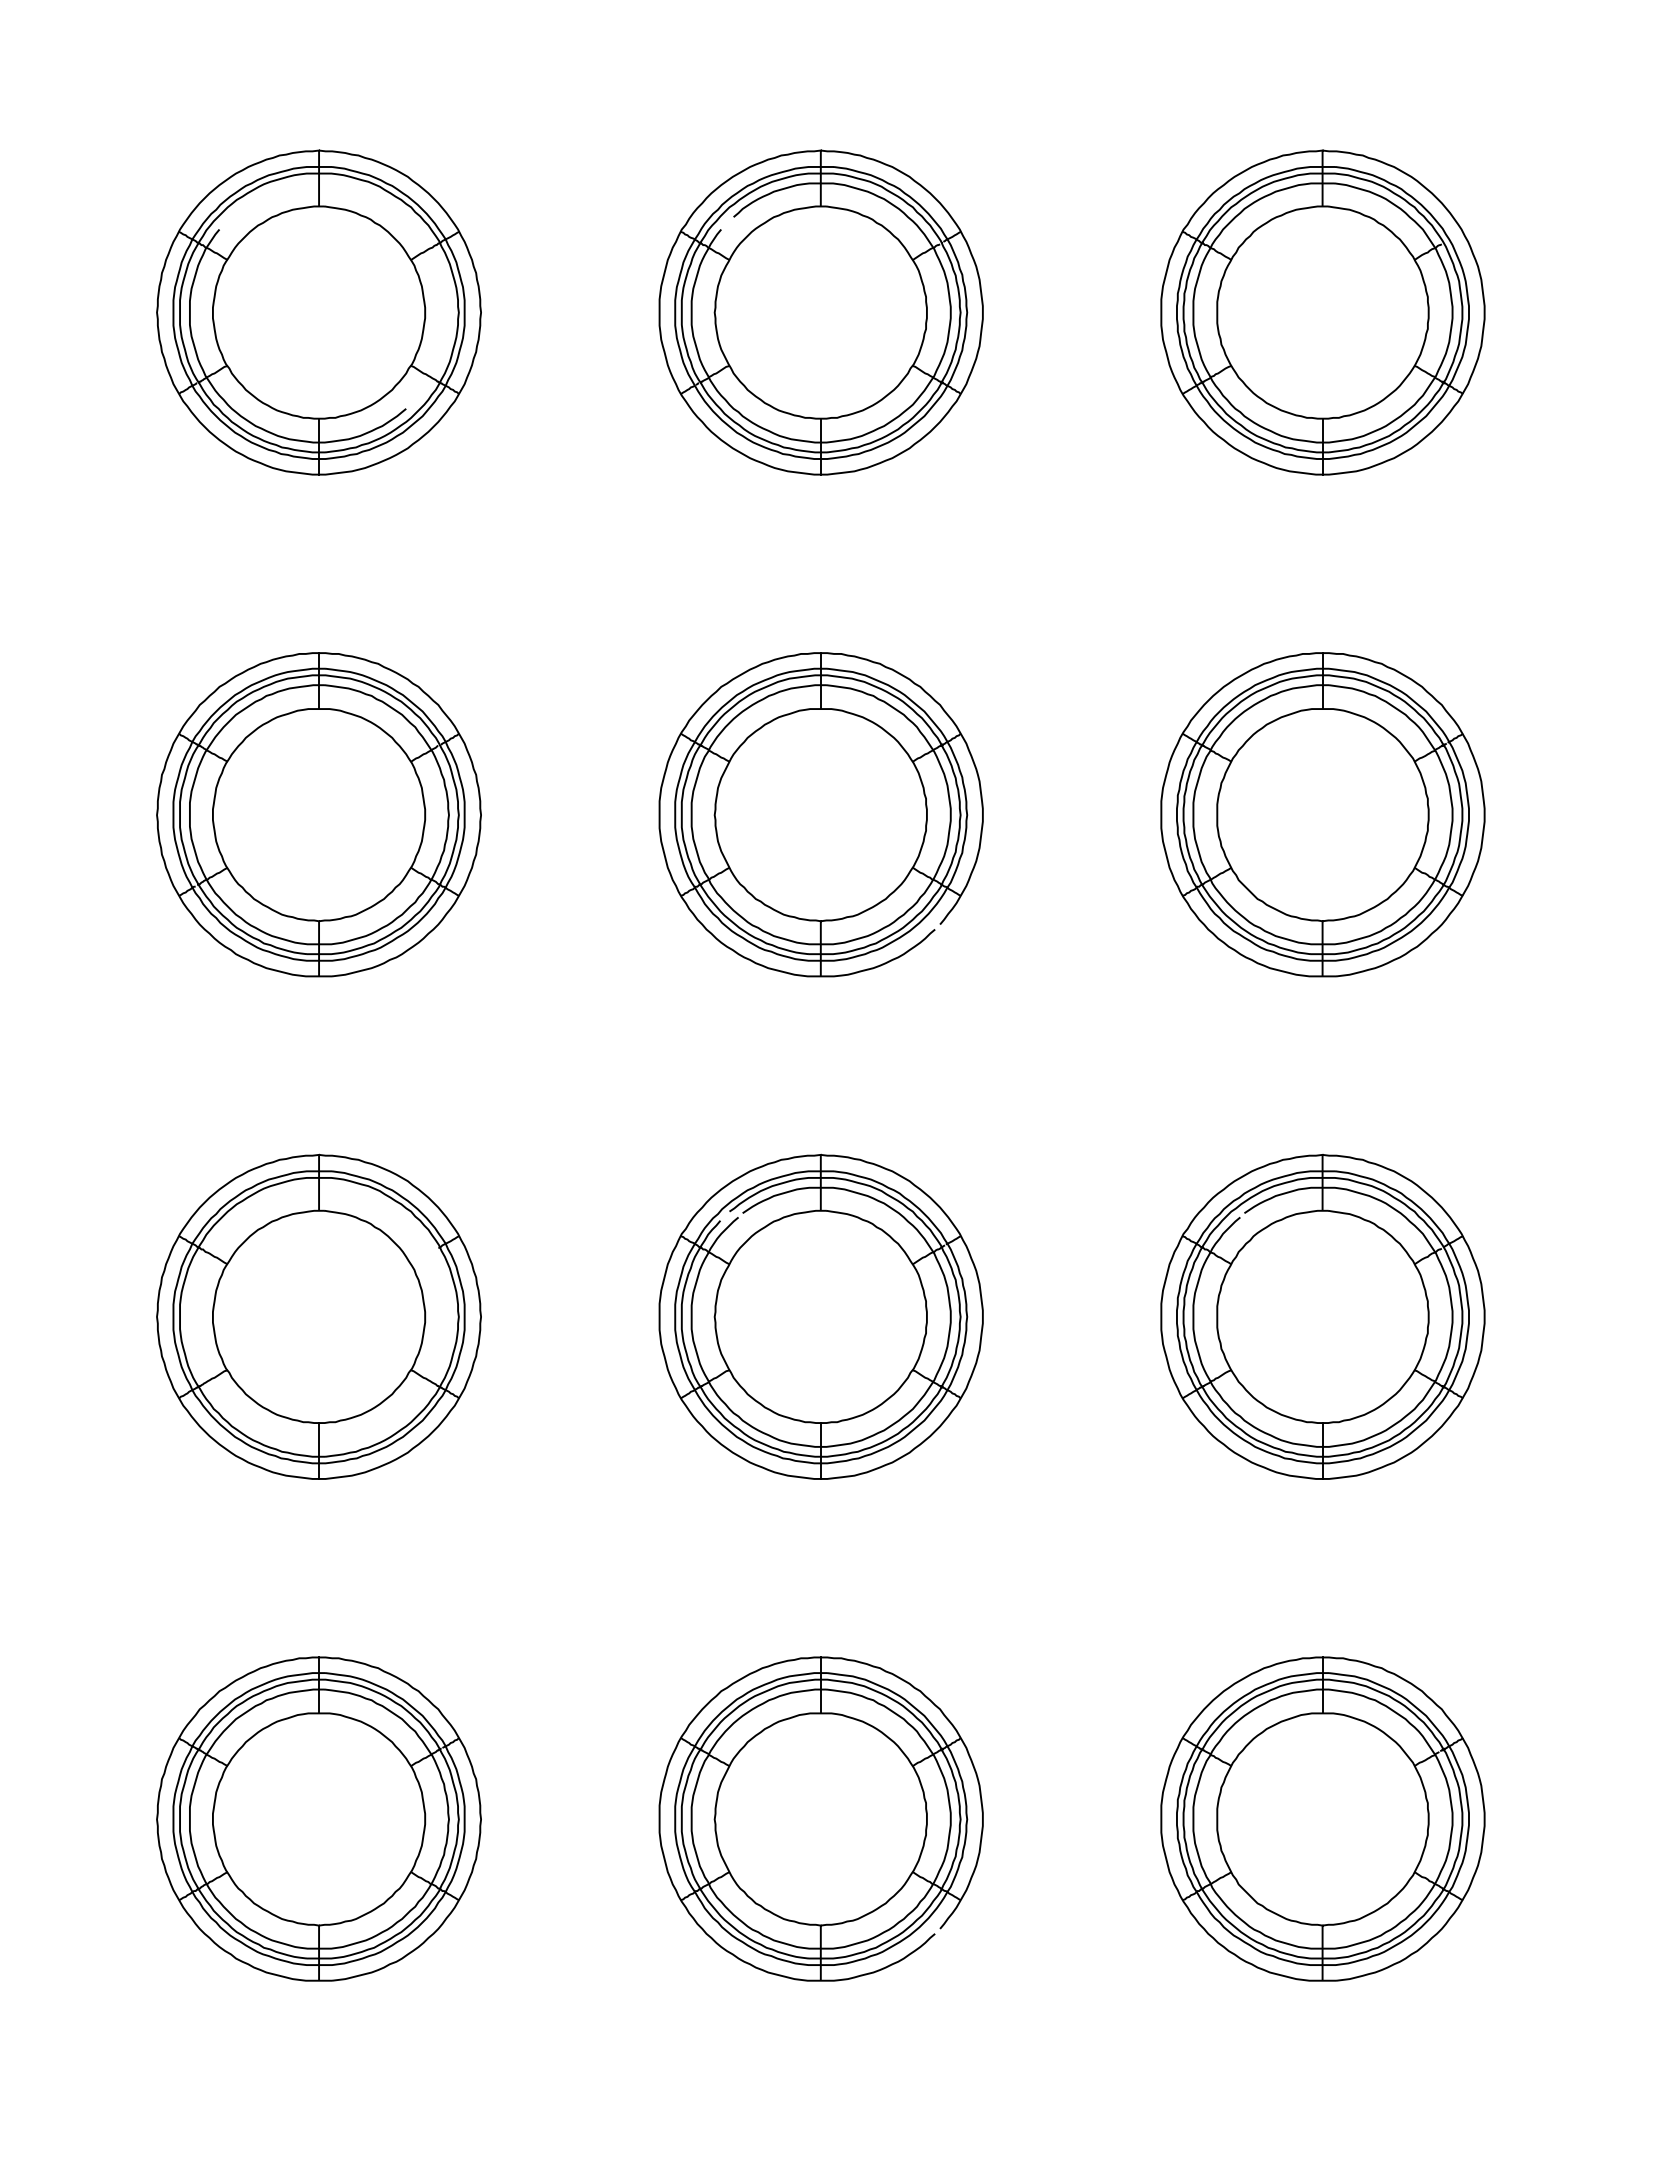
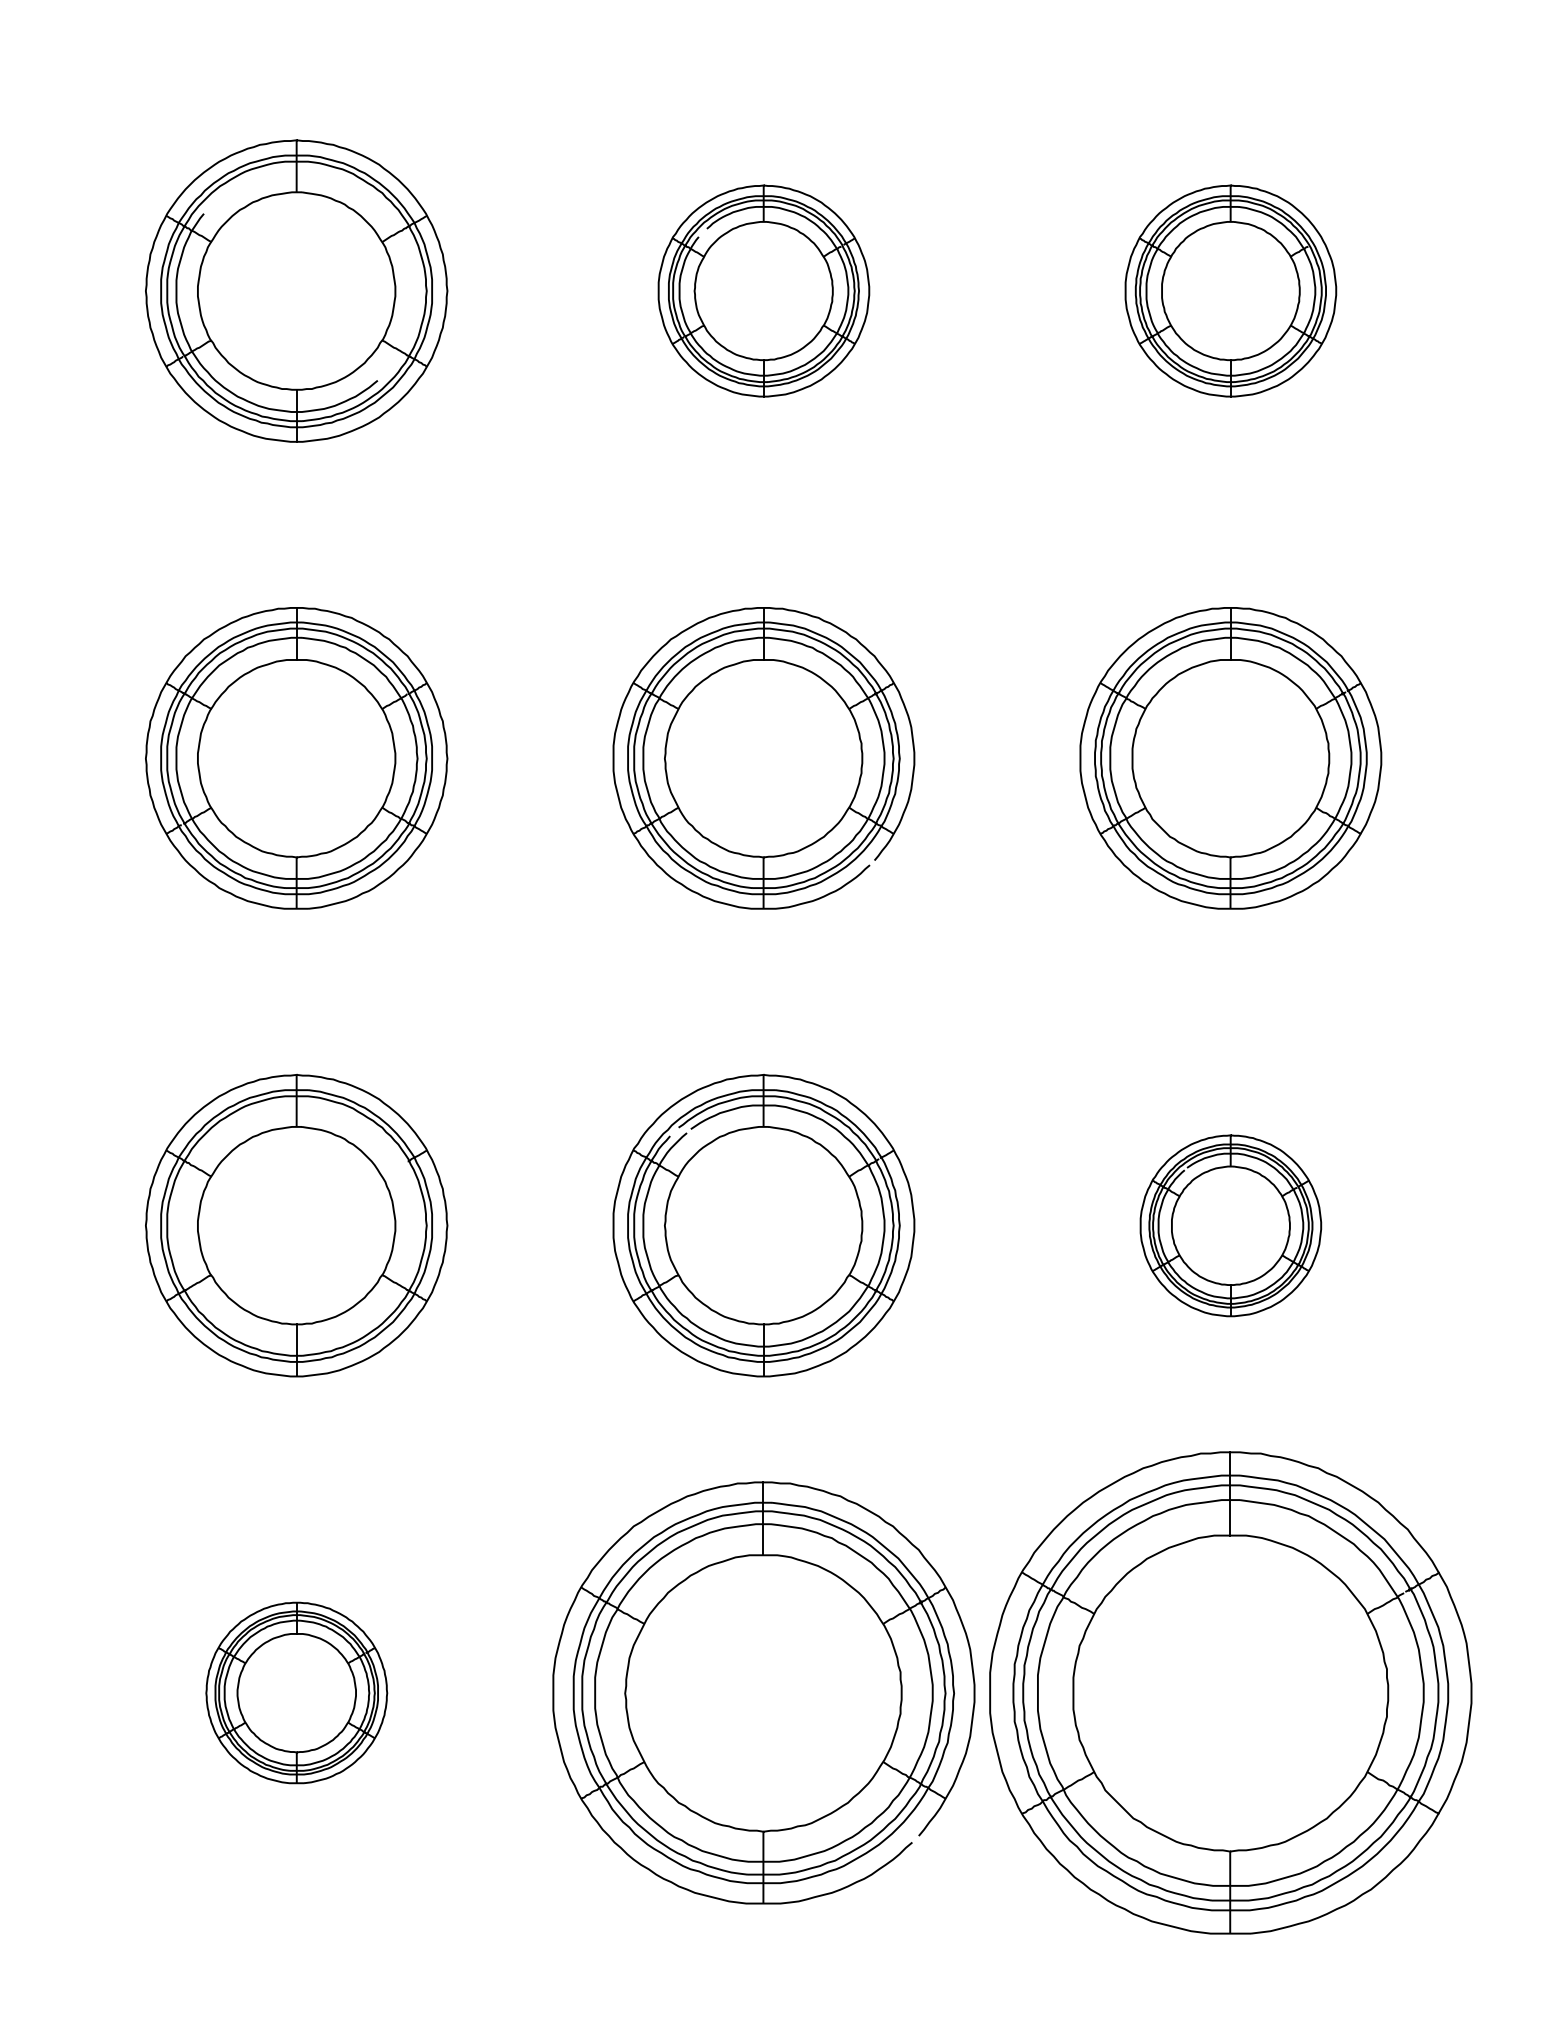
part: (820, 311) -> (763, 290), size x0.7
part: (1322, 311) -> (1230, 290), size x0.7
part: (1322, 1316) -> (1230, 1225), size x0.6
part: (318, 1818) -> (296, 1692), size x0.6
part: (820, 1818) -> (763, 1692), size x1.4
part: (1322, 1818) -> (1230, 1692), size x1.6

